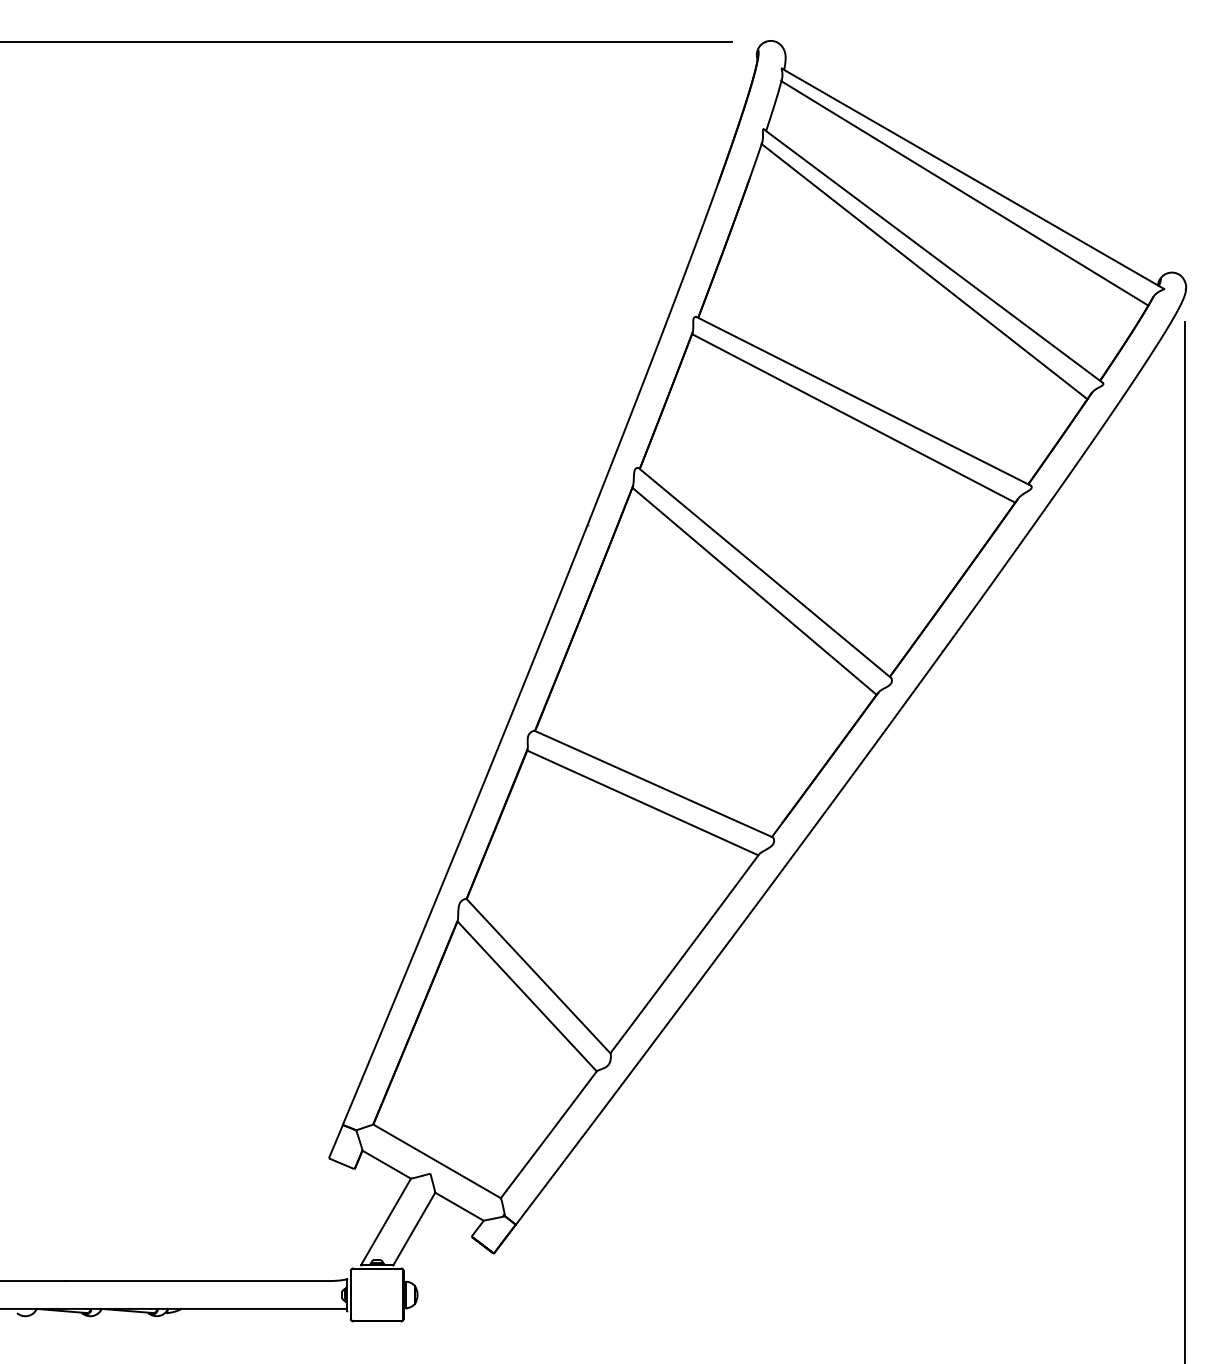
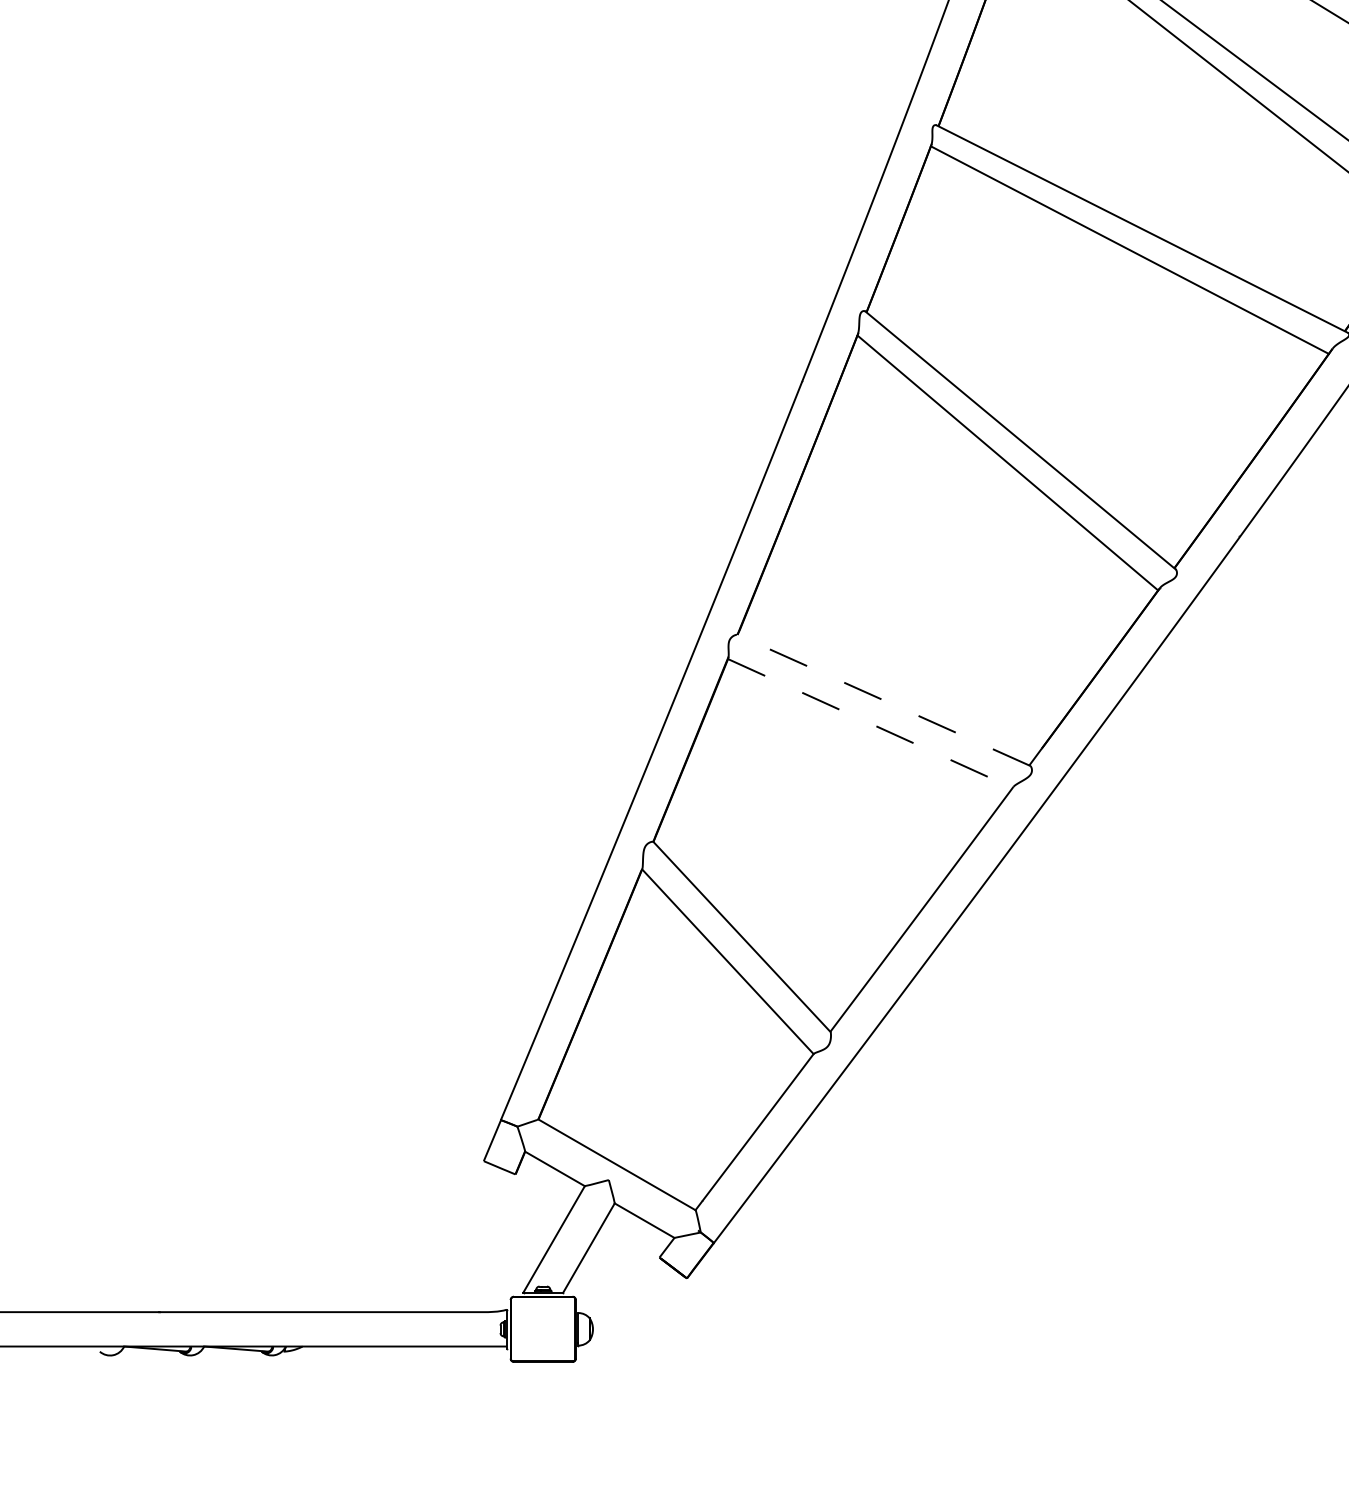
line: (653, 783) -> (883, 699), solid -> dashed
line: (642, 802) -> (869, 723), solid -> dashed

